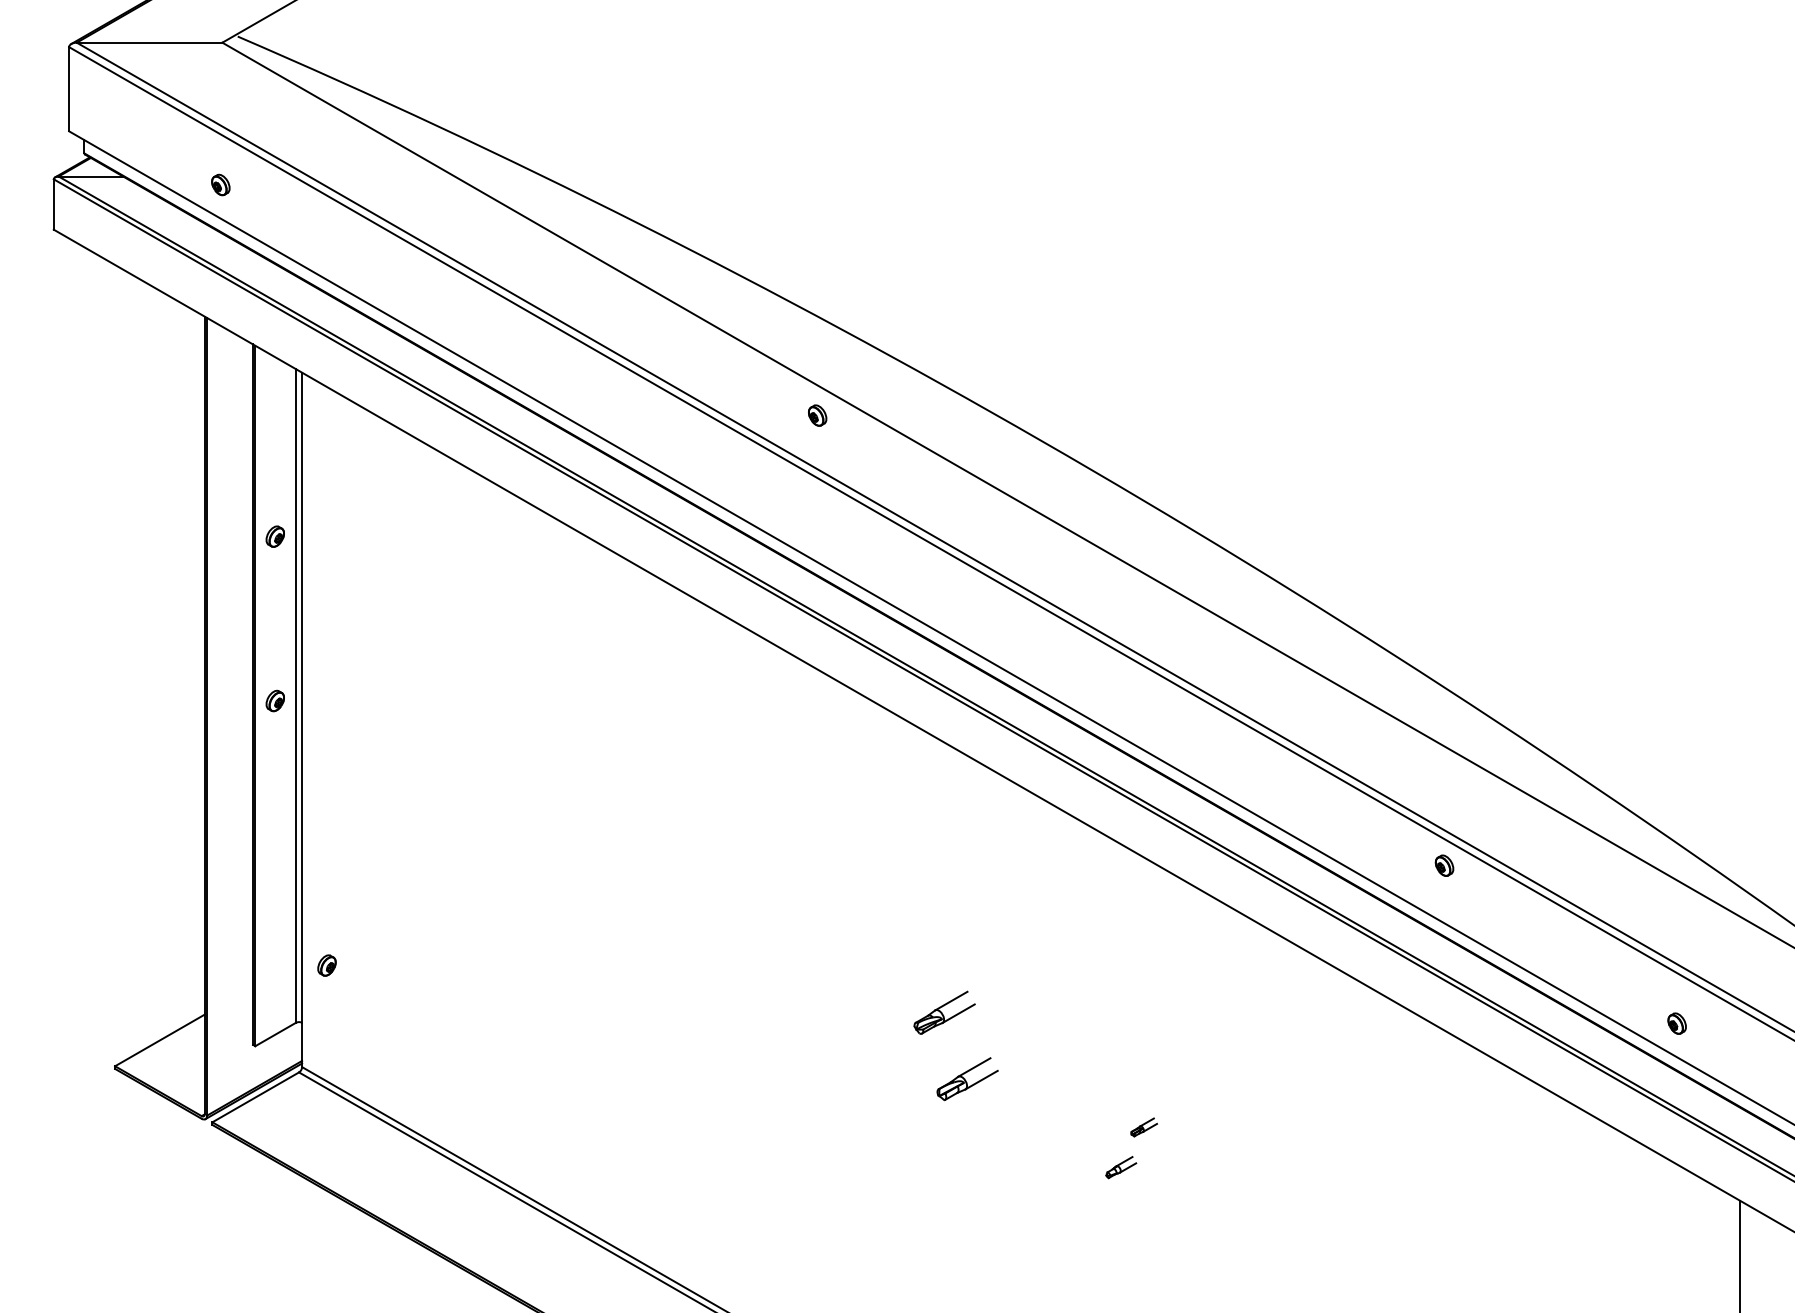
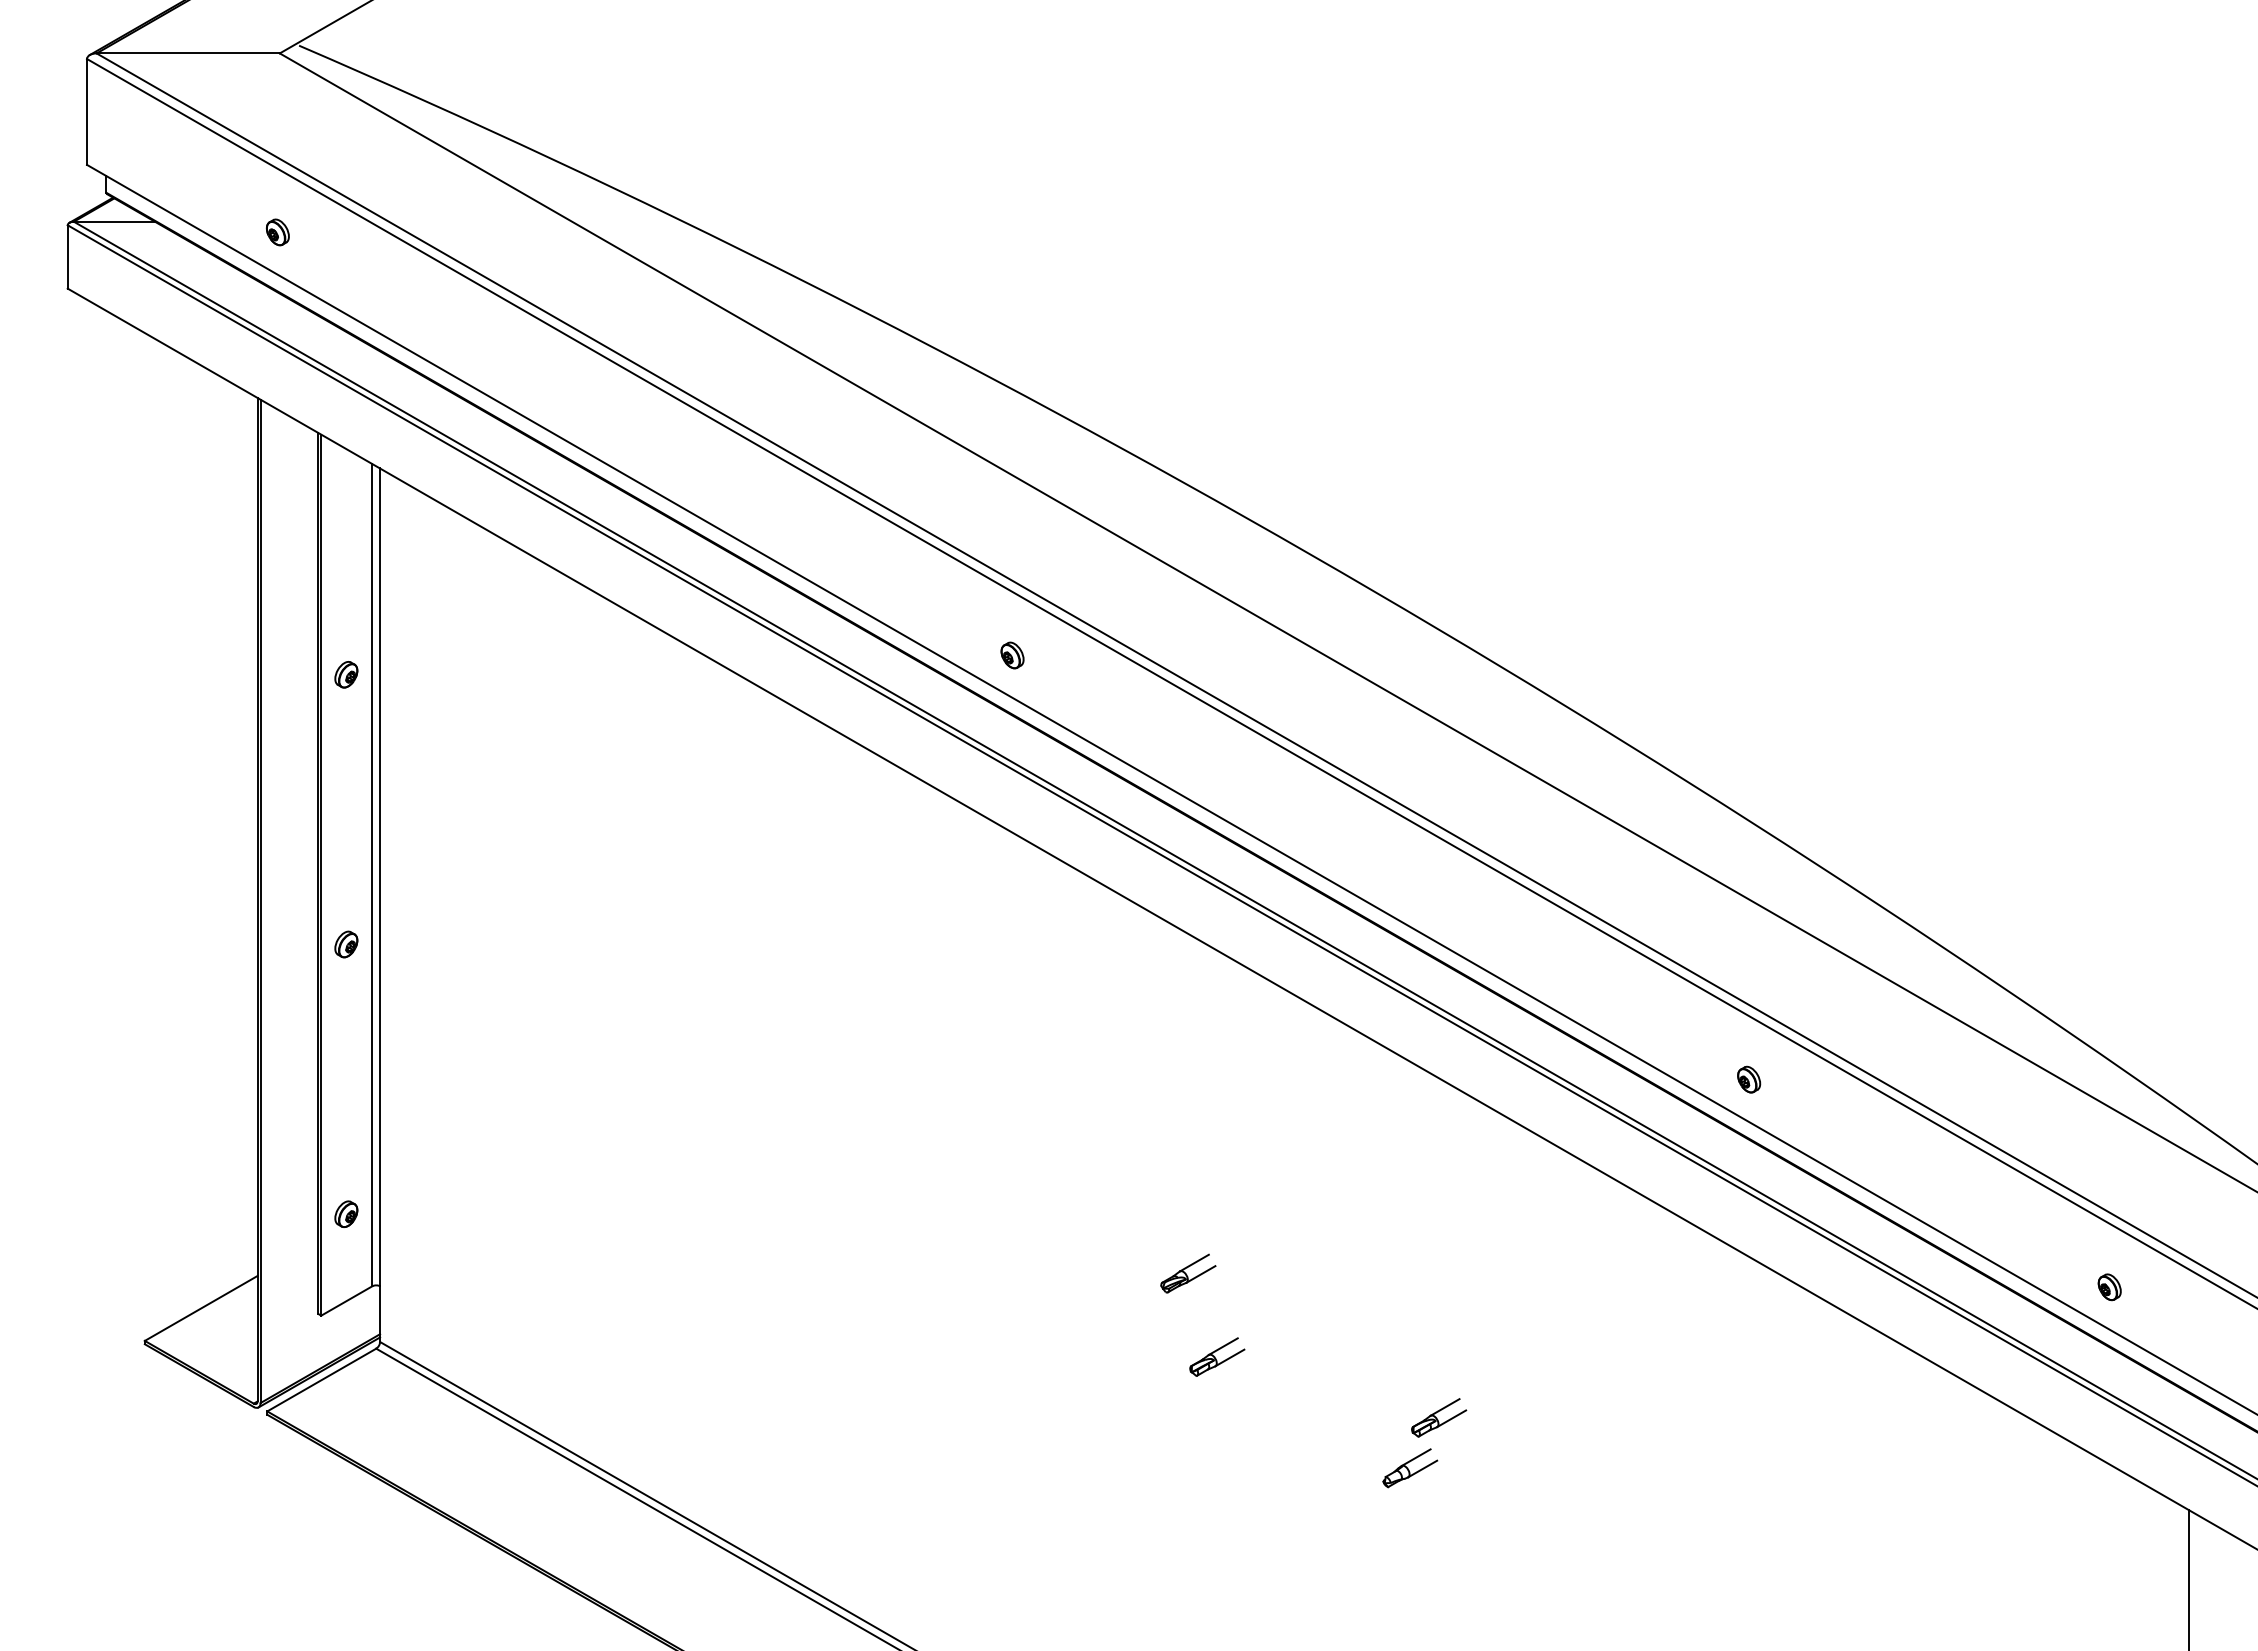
part: (817, 415) -> (1012, 655), moved
part: (275, 701) -> (346, 944), moved
part: (1444, 865) -> (1749, 1079), moved
part: (327, 964) -> (346, 1213), moved
part: (944, 1012) -> (1188, 1273), size x0.71
part: (967, 1078) -> (1217, 1356), size x0.71
part: (1144, 1127) -> (1439, 1417), size x1.67
part: (1121, 1167) -> (1410, 1468), size x1.43

